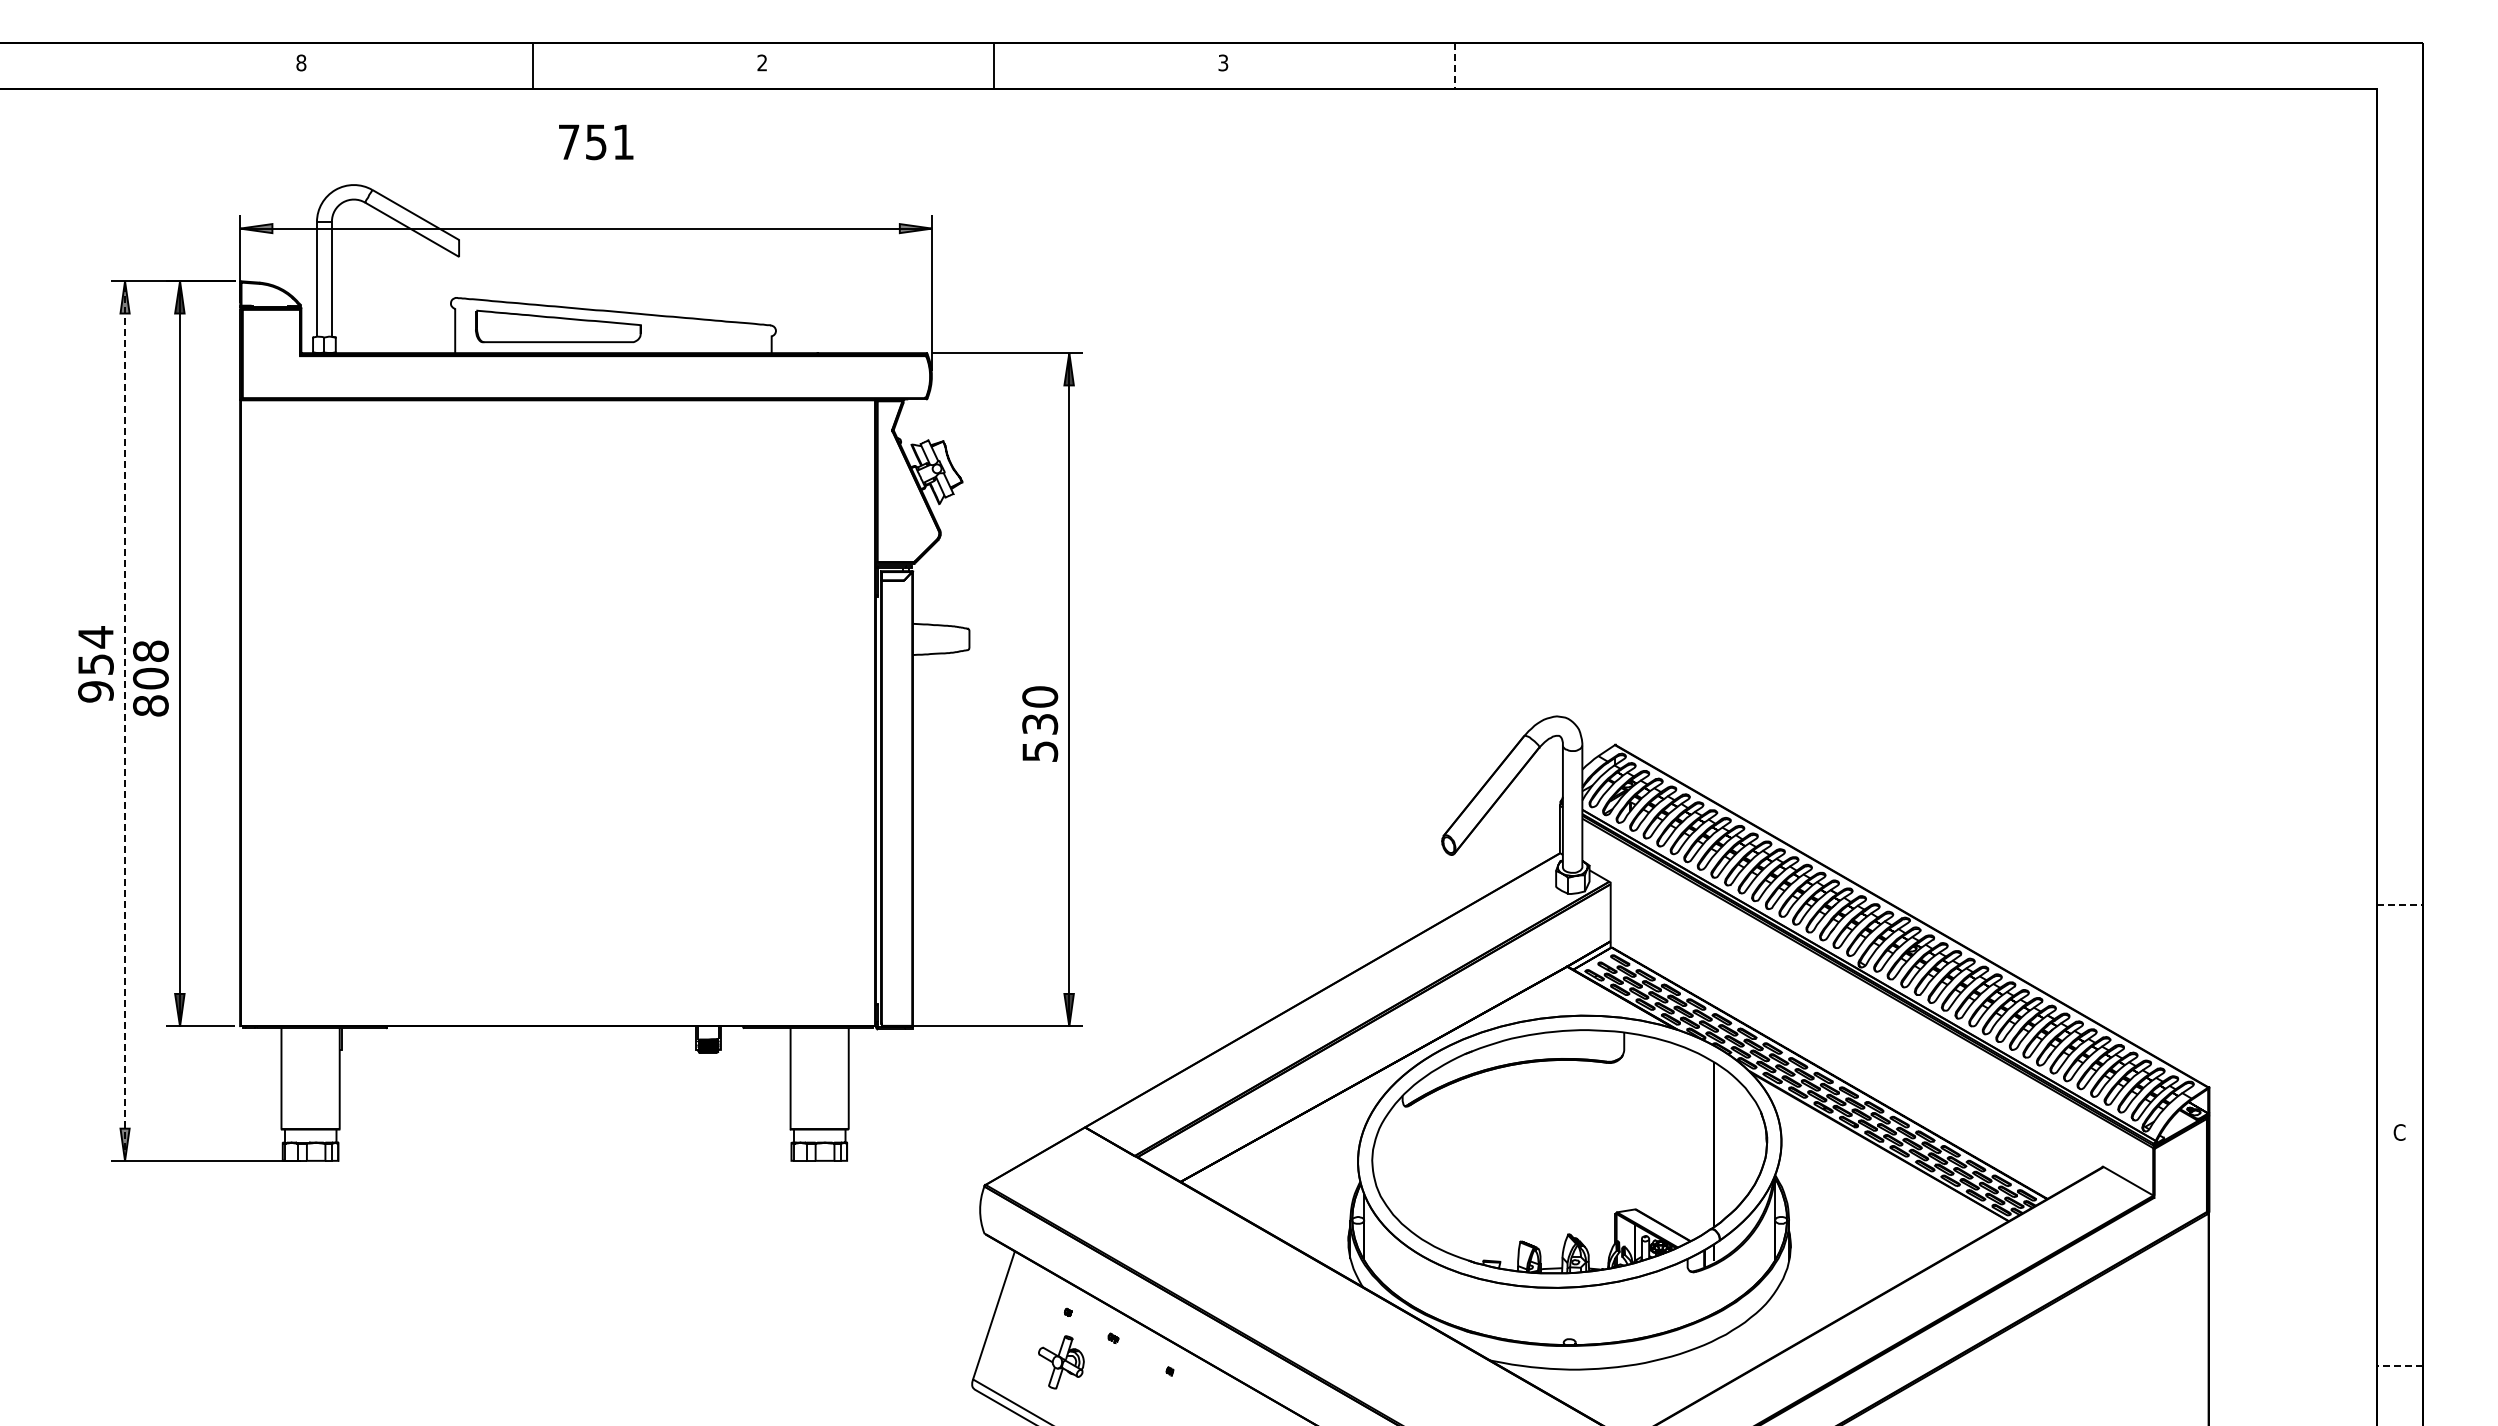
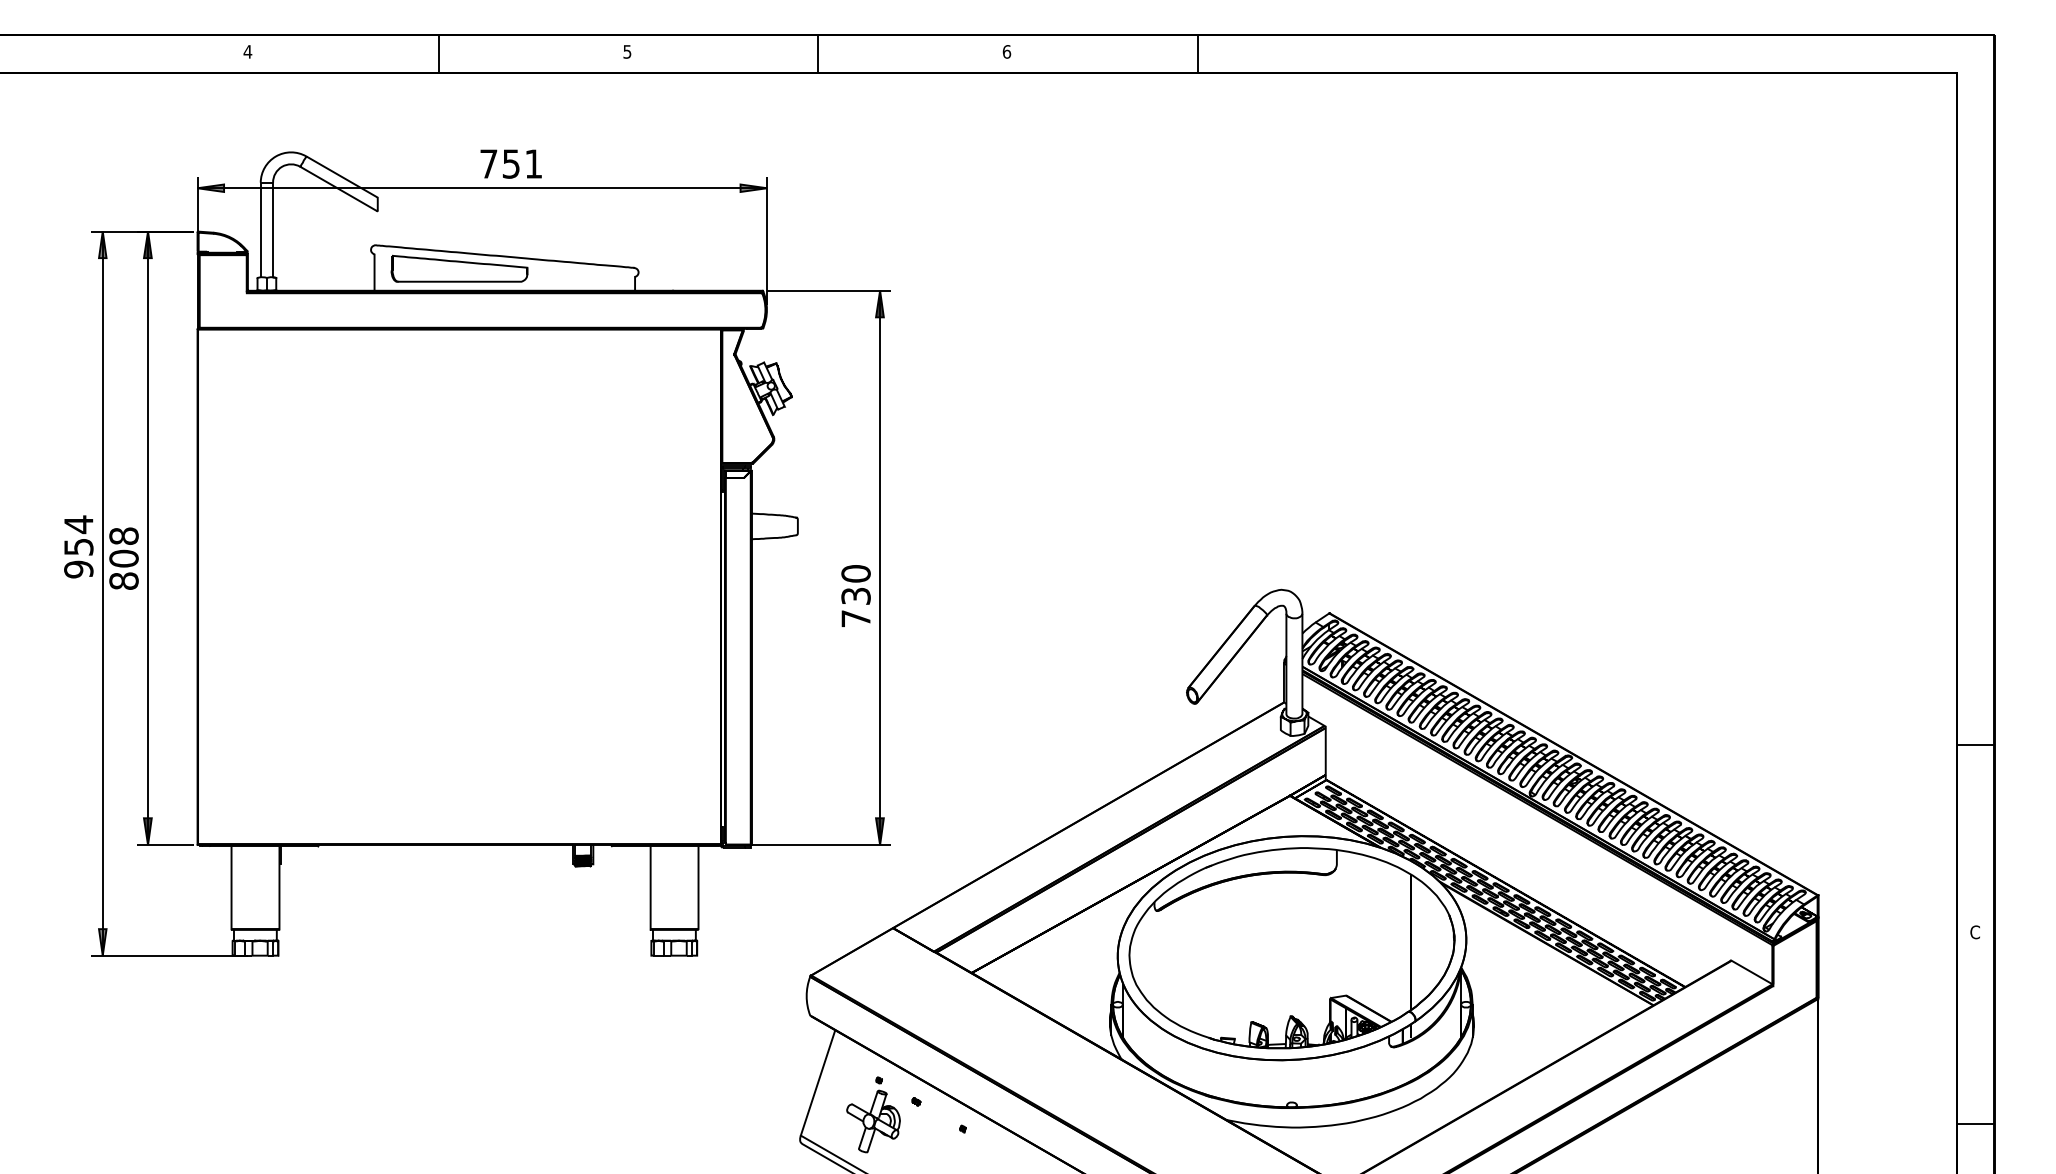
text: (301, 62) -> (248, 51), 8 -> 4
text: (761, 62) -> (626, 51), 2 -> 5
text: (1223, 62) -> (1007, 51), 3 -> 6
line: (1455, 66) -> (1197, 54), dashed -> solid
text: (596, 142) -> (511, 164), moved
line: (125, 721) -> (103, 593), dashed -> solid
text: (1040, 751) -> (856, 618), 530 -> 730
line: (2400, 904) -> (1975, 744), dashed -> solid
part: (1061, 1362) -> (873, 1121), size x1.43
line: (2400, 1365) -> (1975, 1124), dashed -> solid

